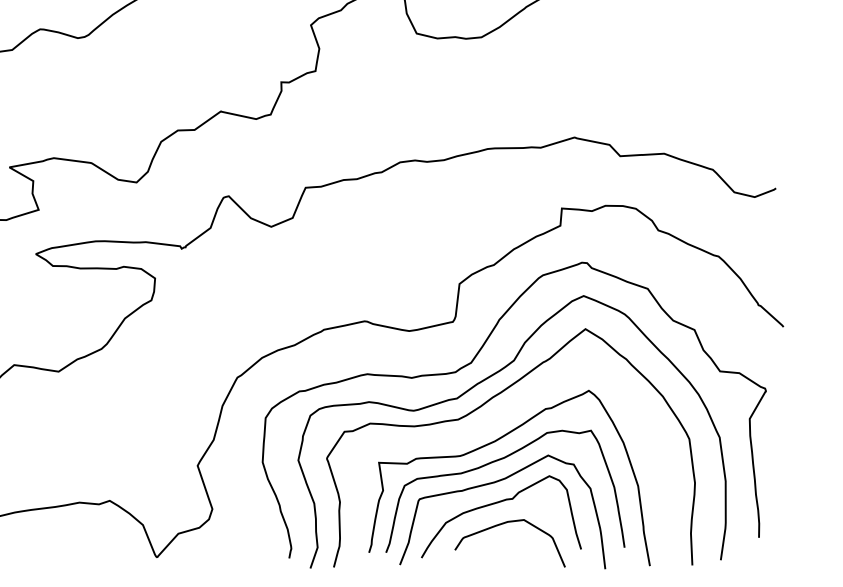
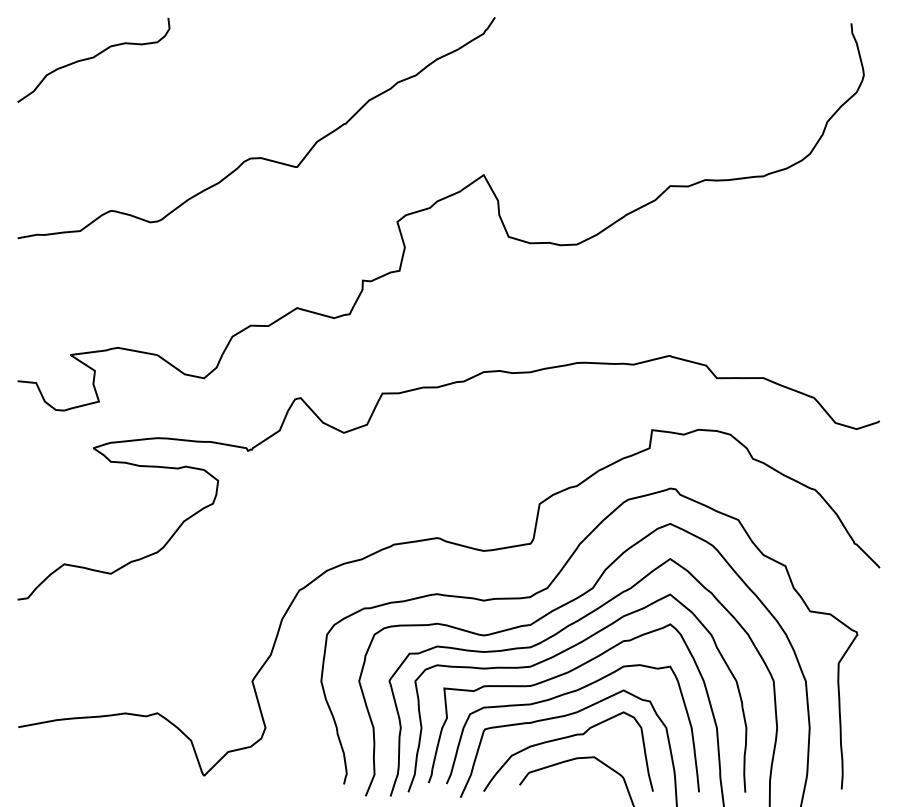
curve: (485, 425) -> (558, 655), added

